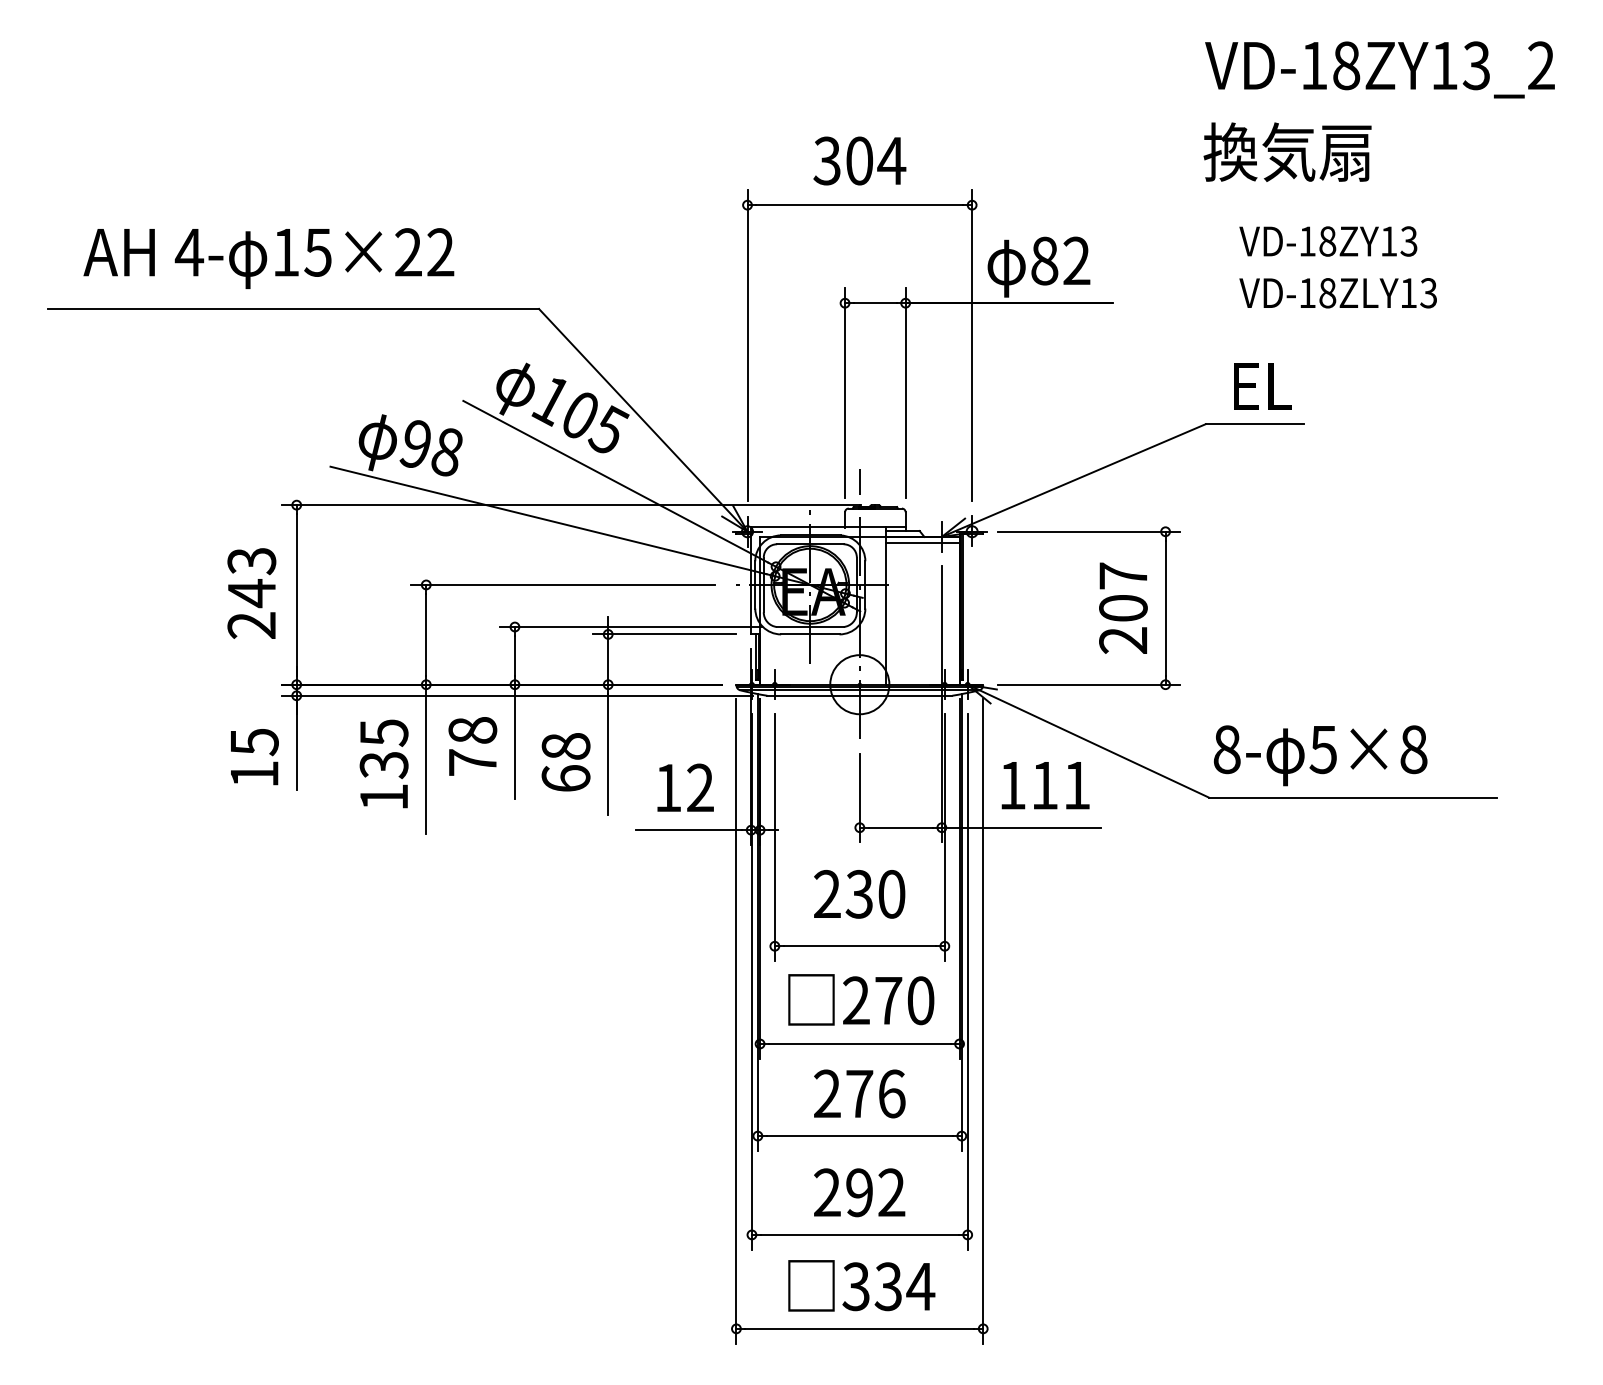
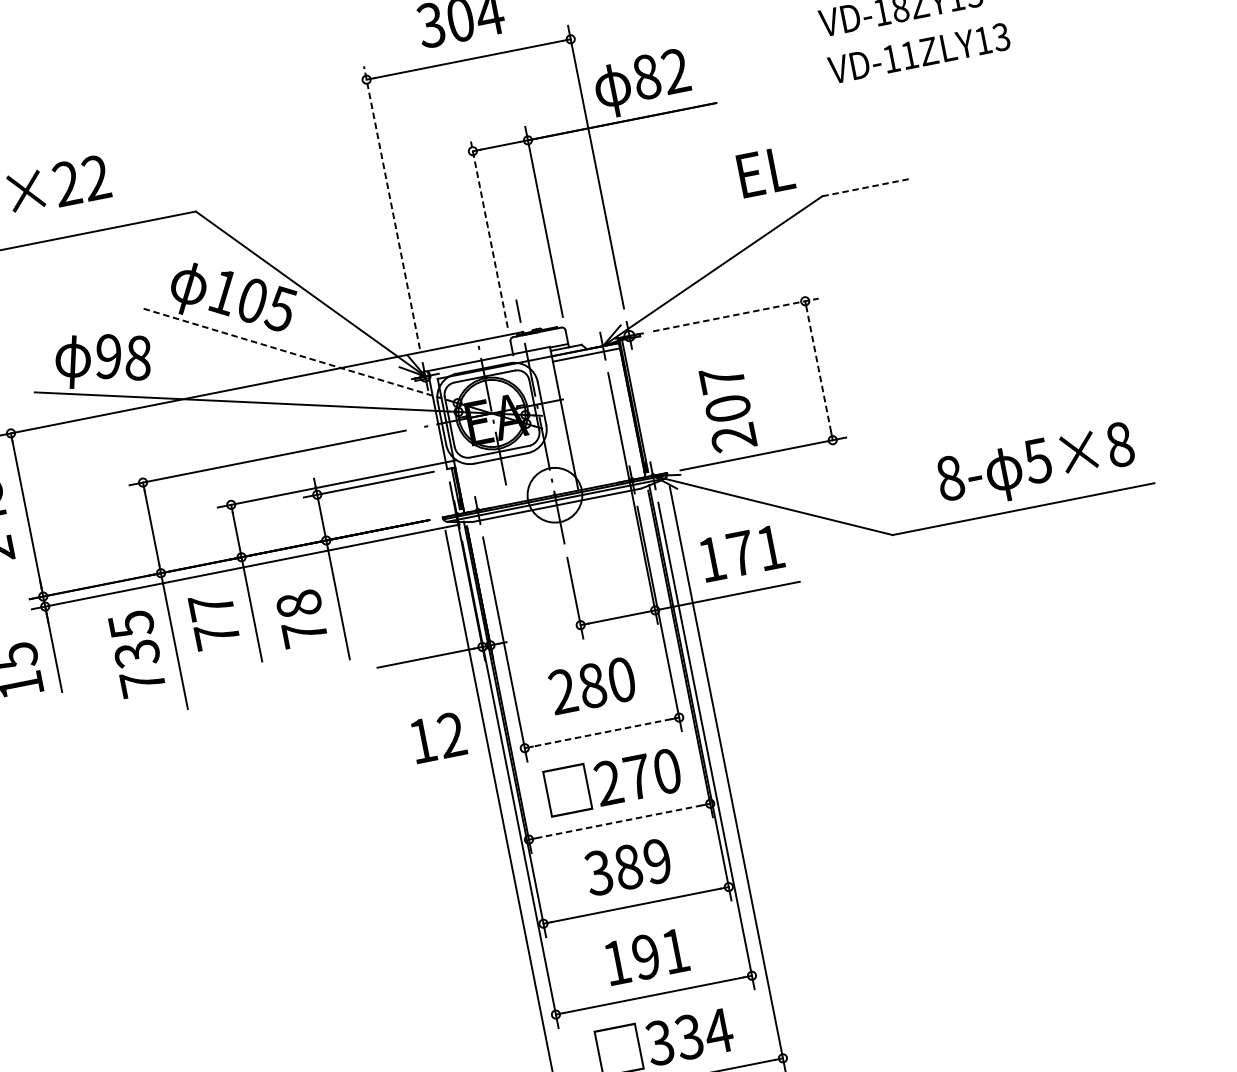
text: (1327, 293) -> (909, 55), VD-18ZLY13 -> VD-11ZLY13
line: (747, 345) -> (391, 207), solid -> dashed
text: (1262, 386) -> (765, 171), moved
line: (845, 392) -> (489, 232), solid -> dashed
line: (1254, 424) -> (866, 187), solid -> dashed
line: (615, 481) -> (296, 354), solid -> dashed
line: (1089, 531) -> (736, 314), solid -> dashed
text: (1123, 607) -> (728, 407), moved
line: (1165, 608) -> (818, 370), solid -> dashed
text: (472, 730) -> (211, 606), 78 -> 77
text: (1320, 755) -> (1036, 466), moved
text: (565, 778) -> (304, 633), 68 -> 78
text: (1044, 785) -> (740, 553), 111 -> 171
text: (685, 787) -> (438, 737), moved
text: (383, 796) -> (142, 682), 135 -> 735
text: (859, 893) -> (592, 685), 230 -> 280
line: (859, 946) -> (601, 733), solid -> dashed
line: (859, 1044) -> (619, 822), solid -> dashed
text: (859, 1093) -> (628, 866), 276 -> 389
text: (859, 1192) -> (646, 956), 292 -> 191

